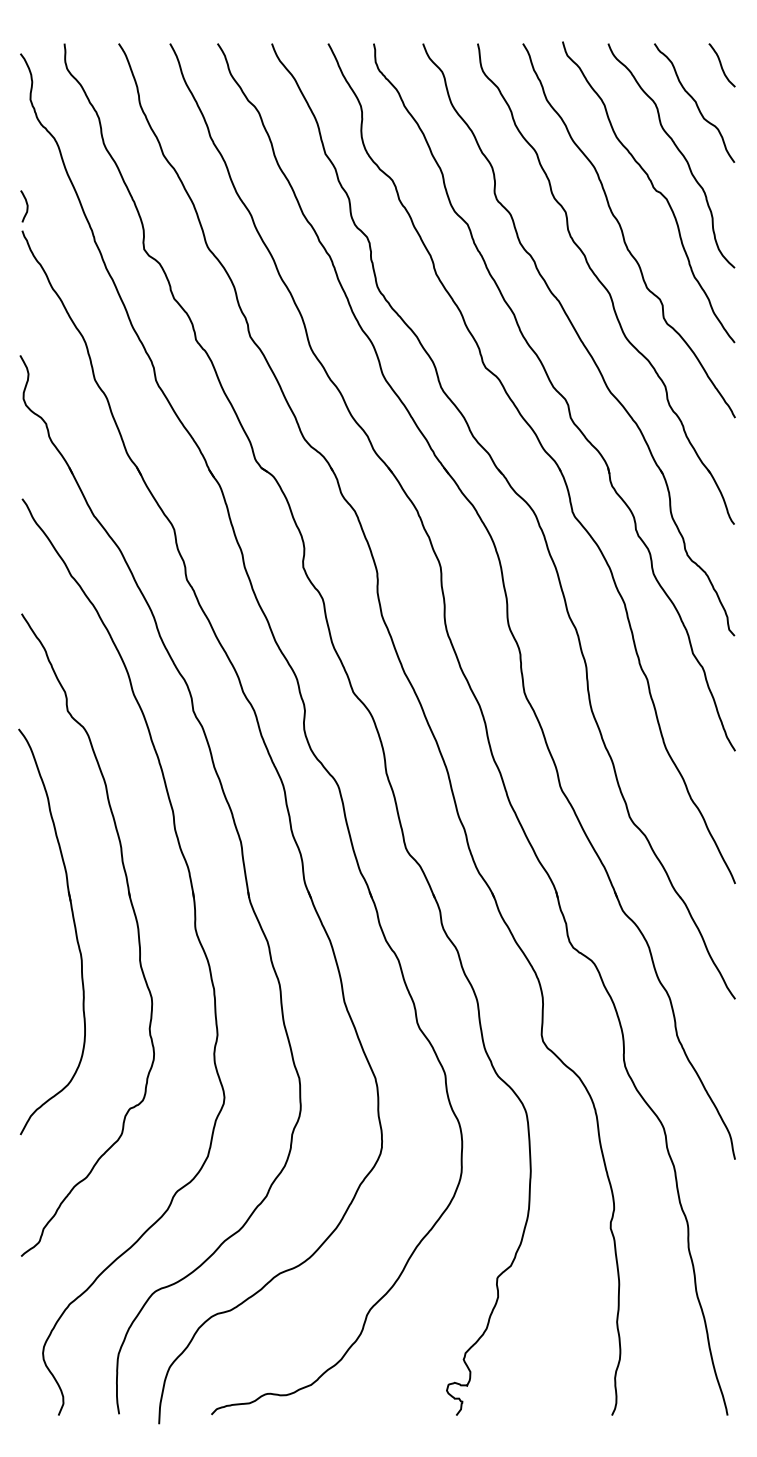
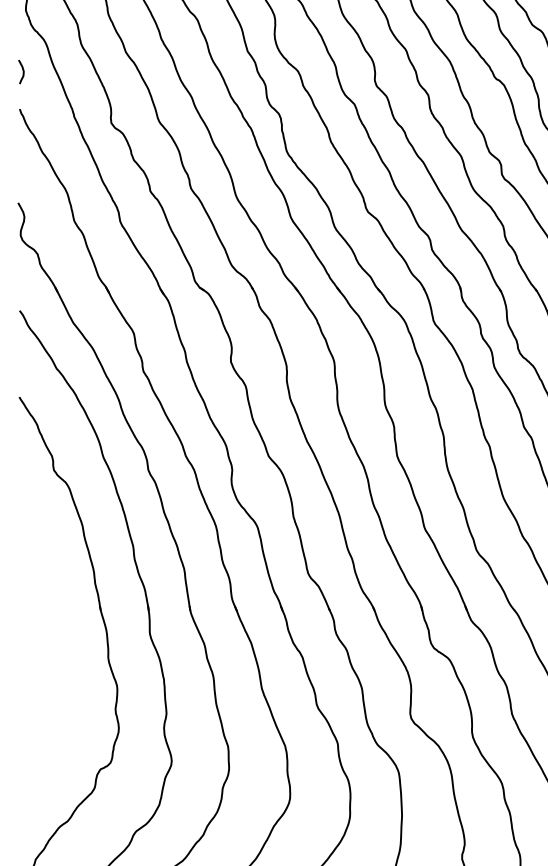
curve: (26, 206) -> (22, 72), moved
part: (74, 930) -> (59, 635), removed

